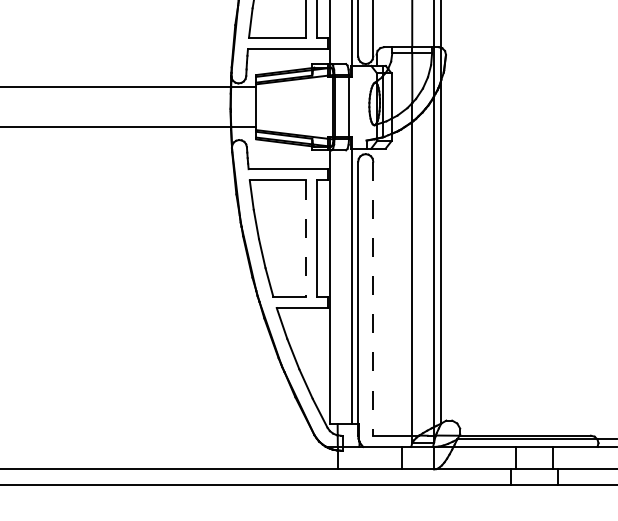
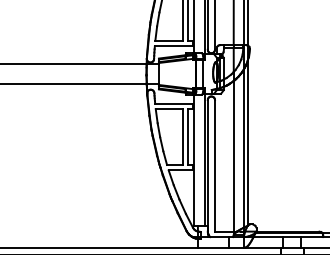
line: (305, 239) -> (182, 137), dashed -> solid
line: (374, 297) -> (215, 165), dashed -> solid

